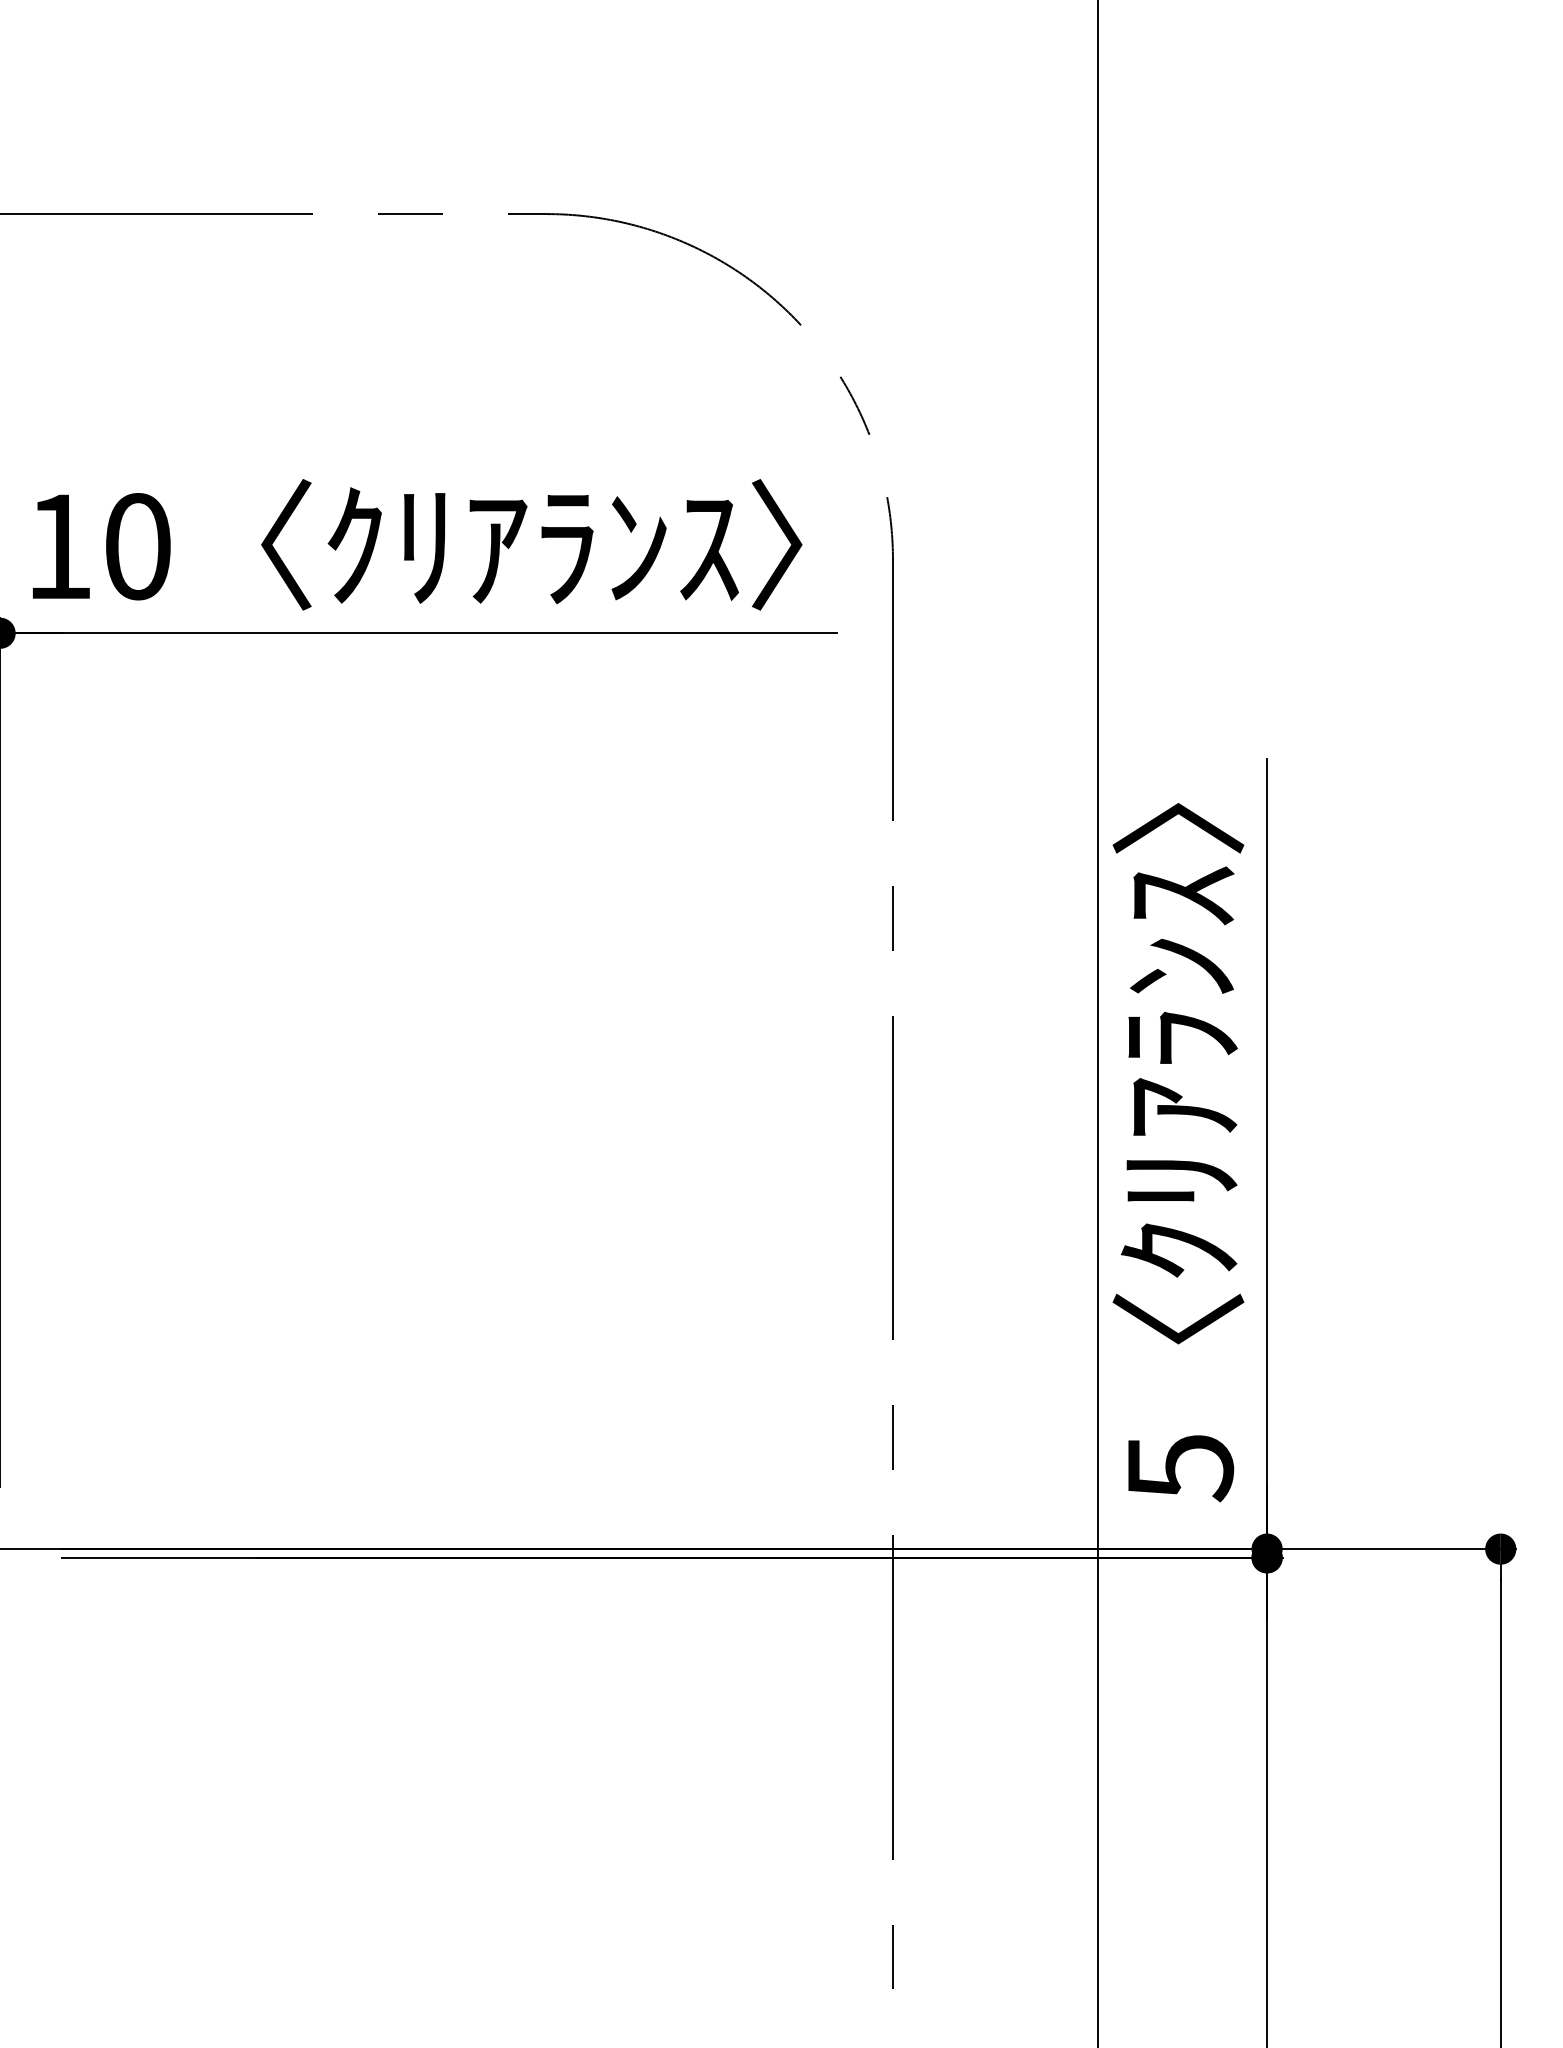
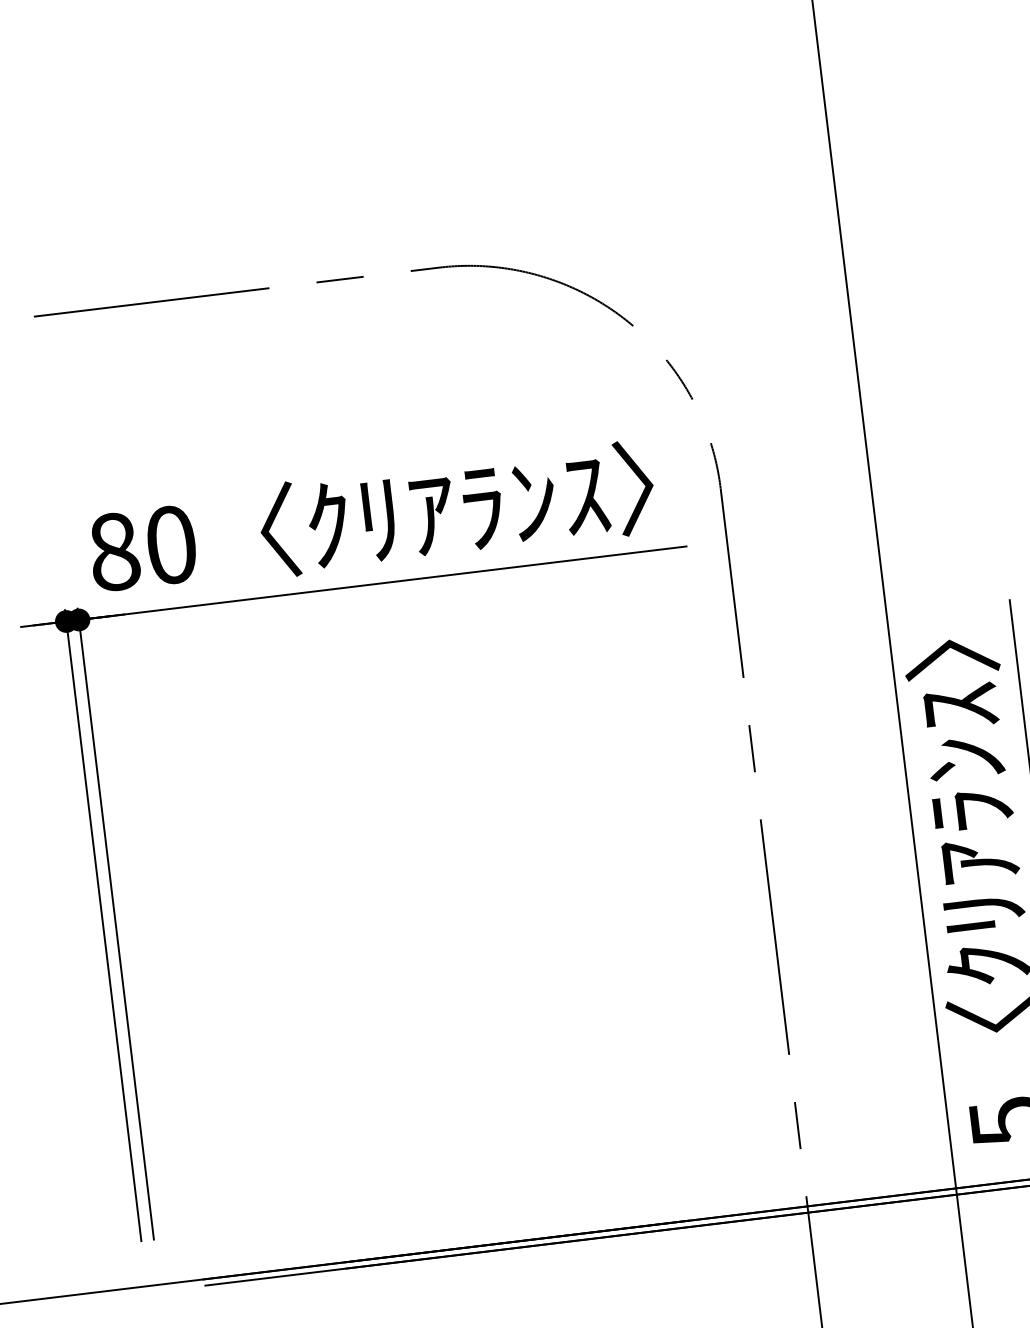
text: (59, 546) -> (114, 551), 10 -> 80

